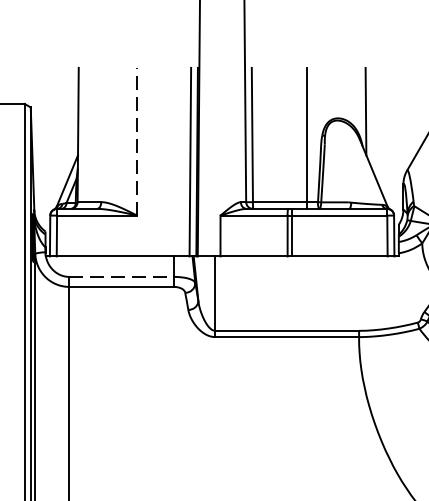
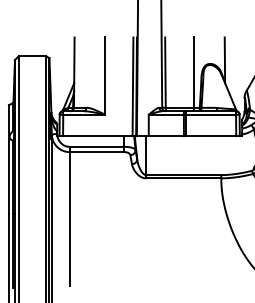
line: (137, 142) -> (105, 76), dashed -> solid
line: (122, 276) -> (97, 146), dashed -> solid

